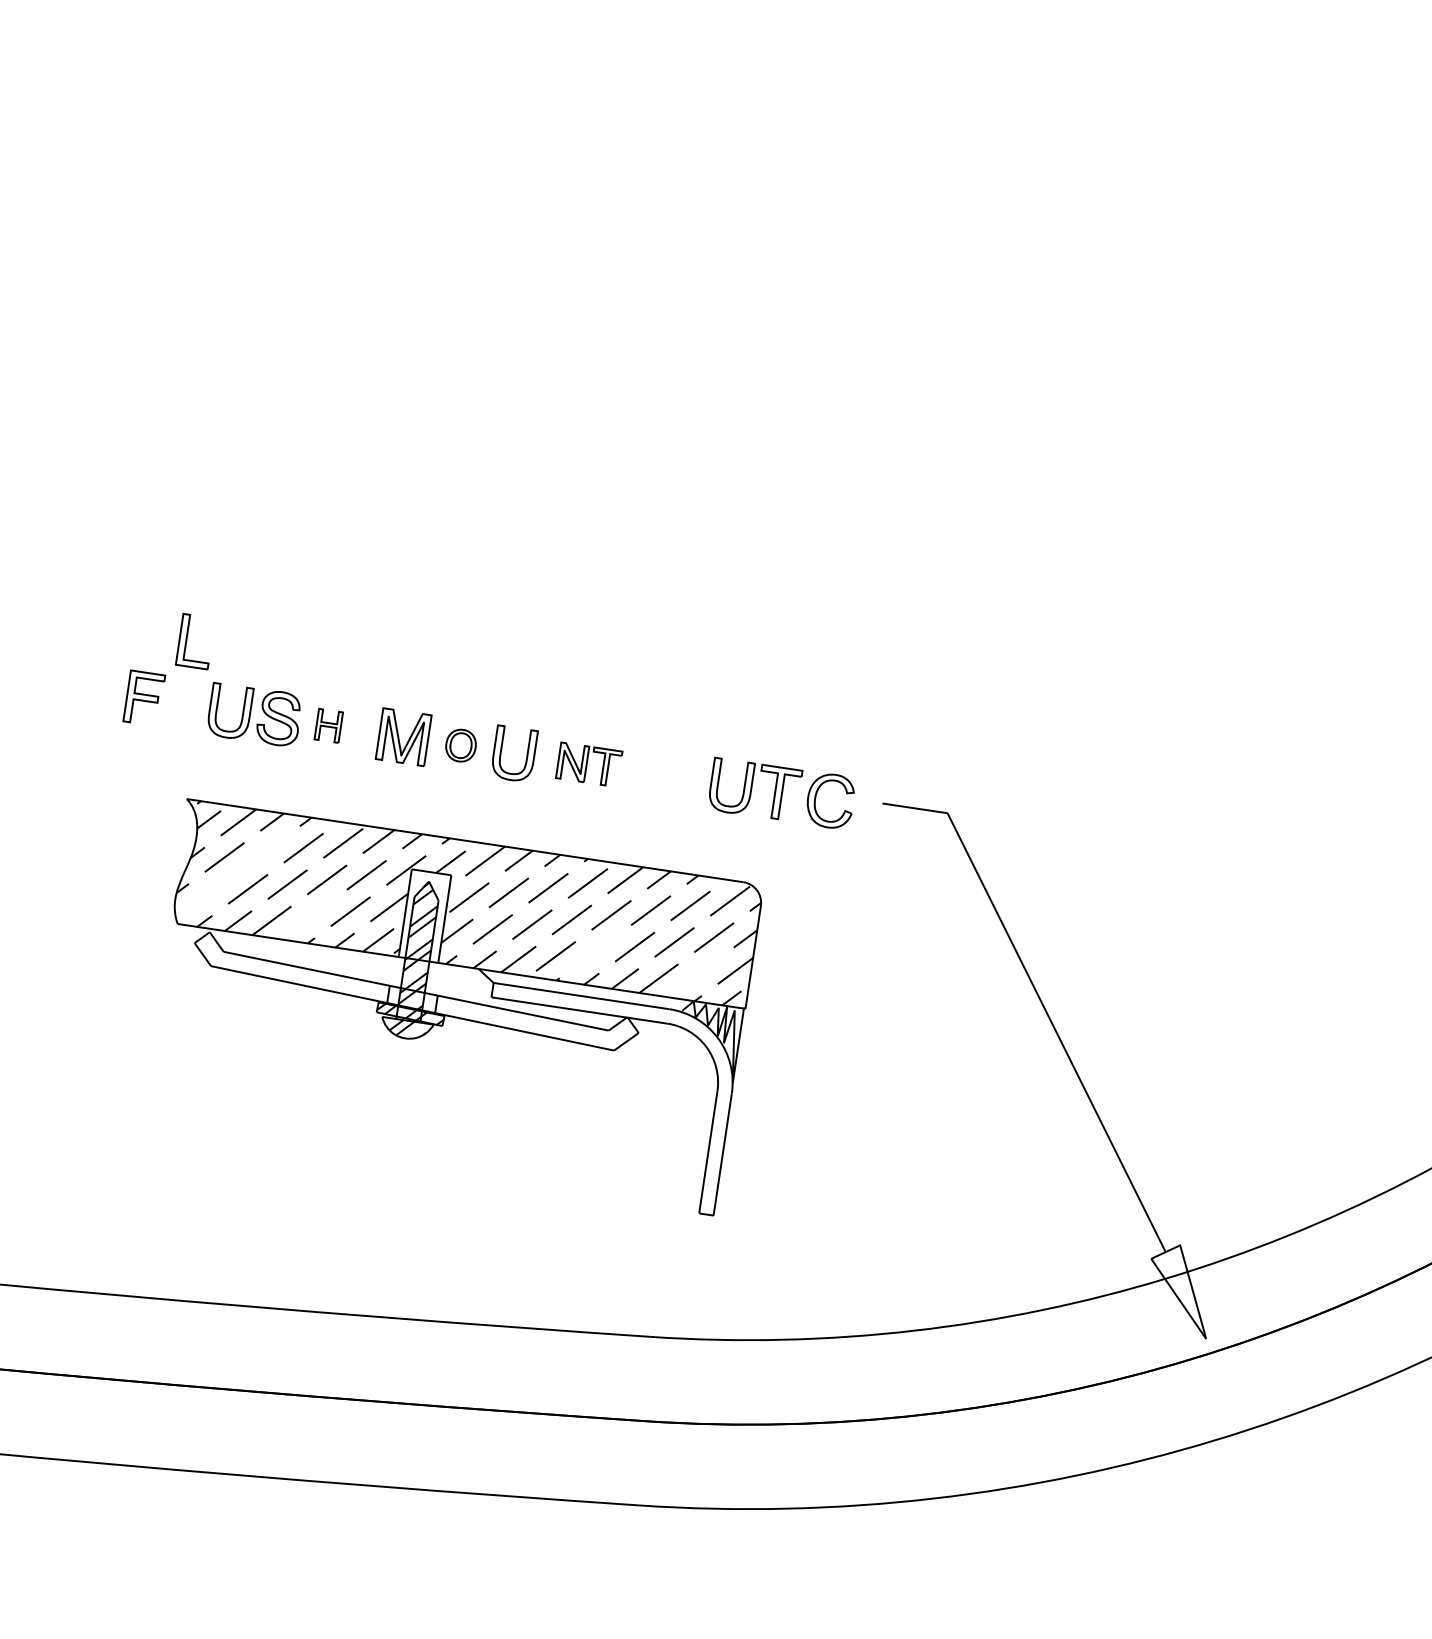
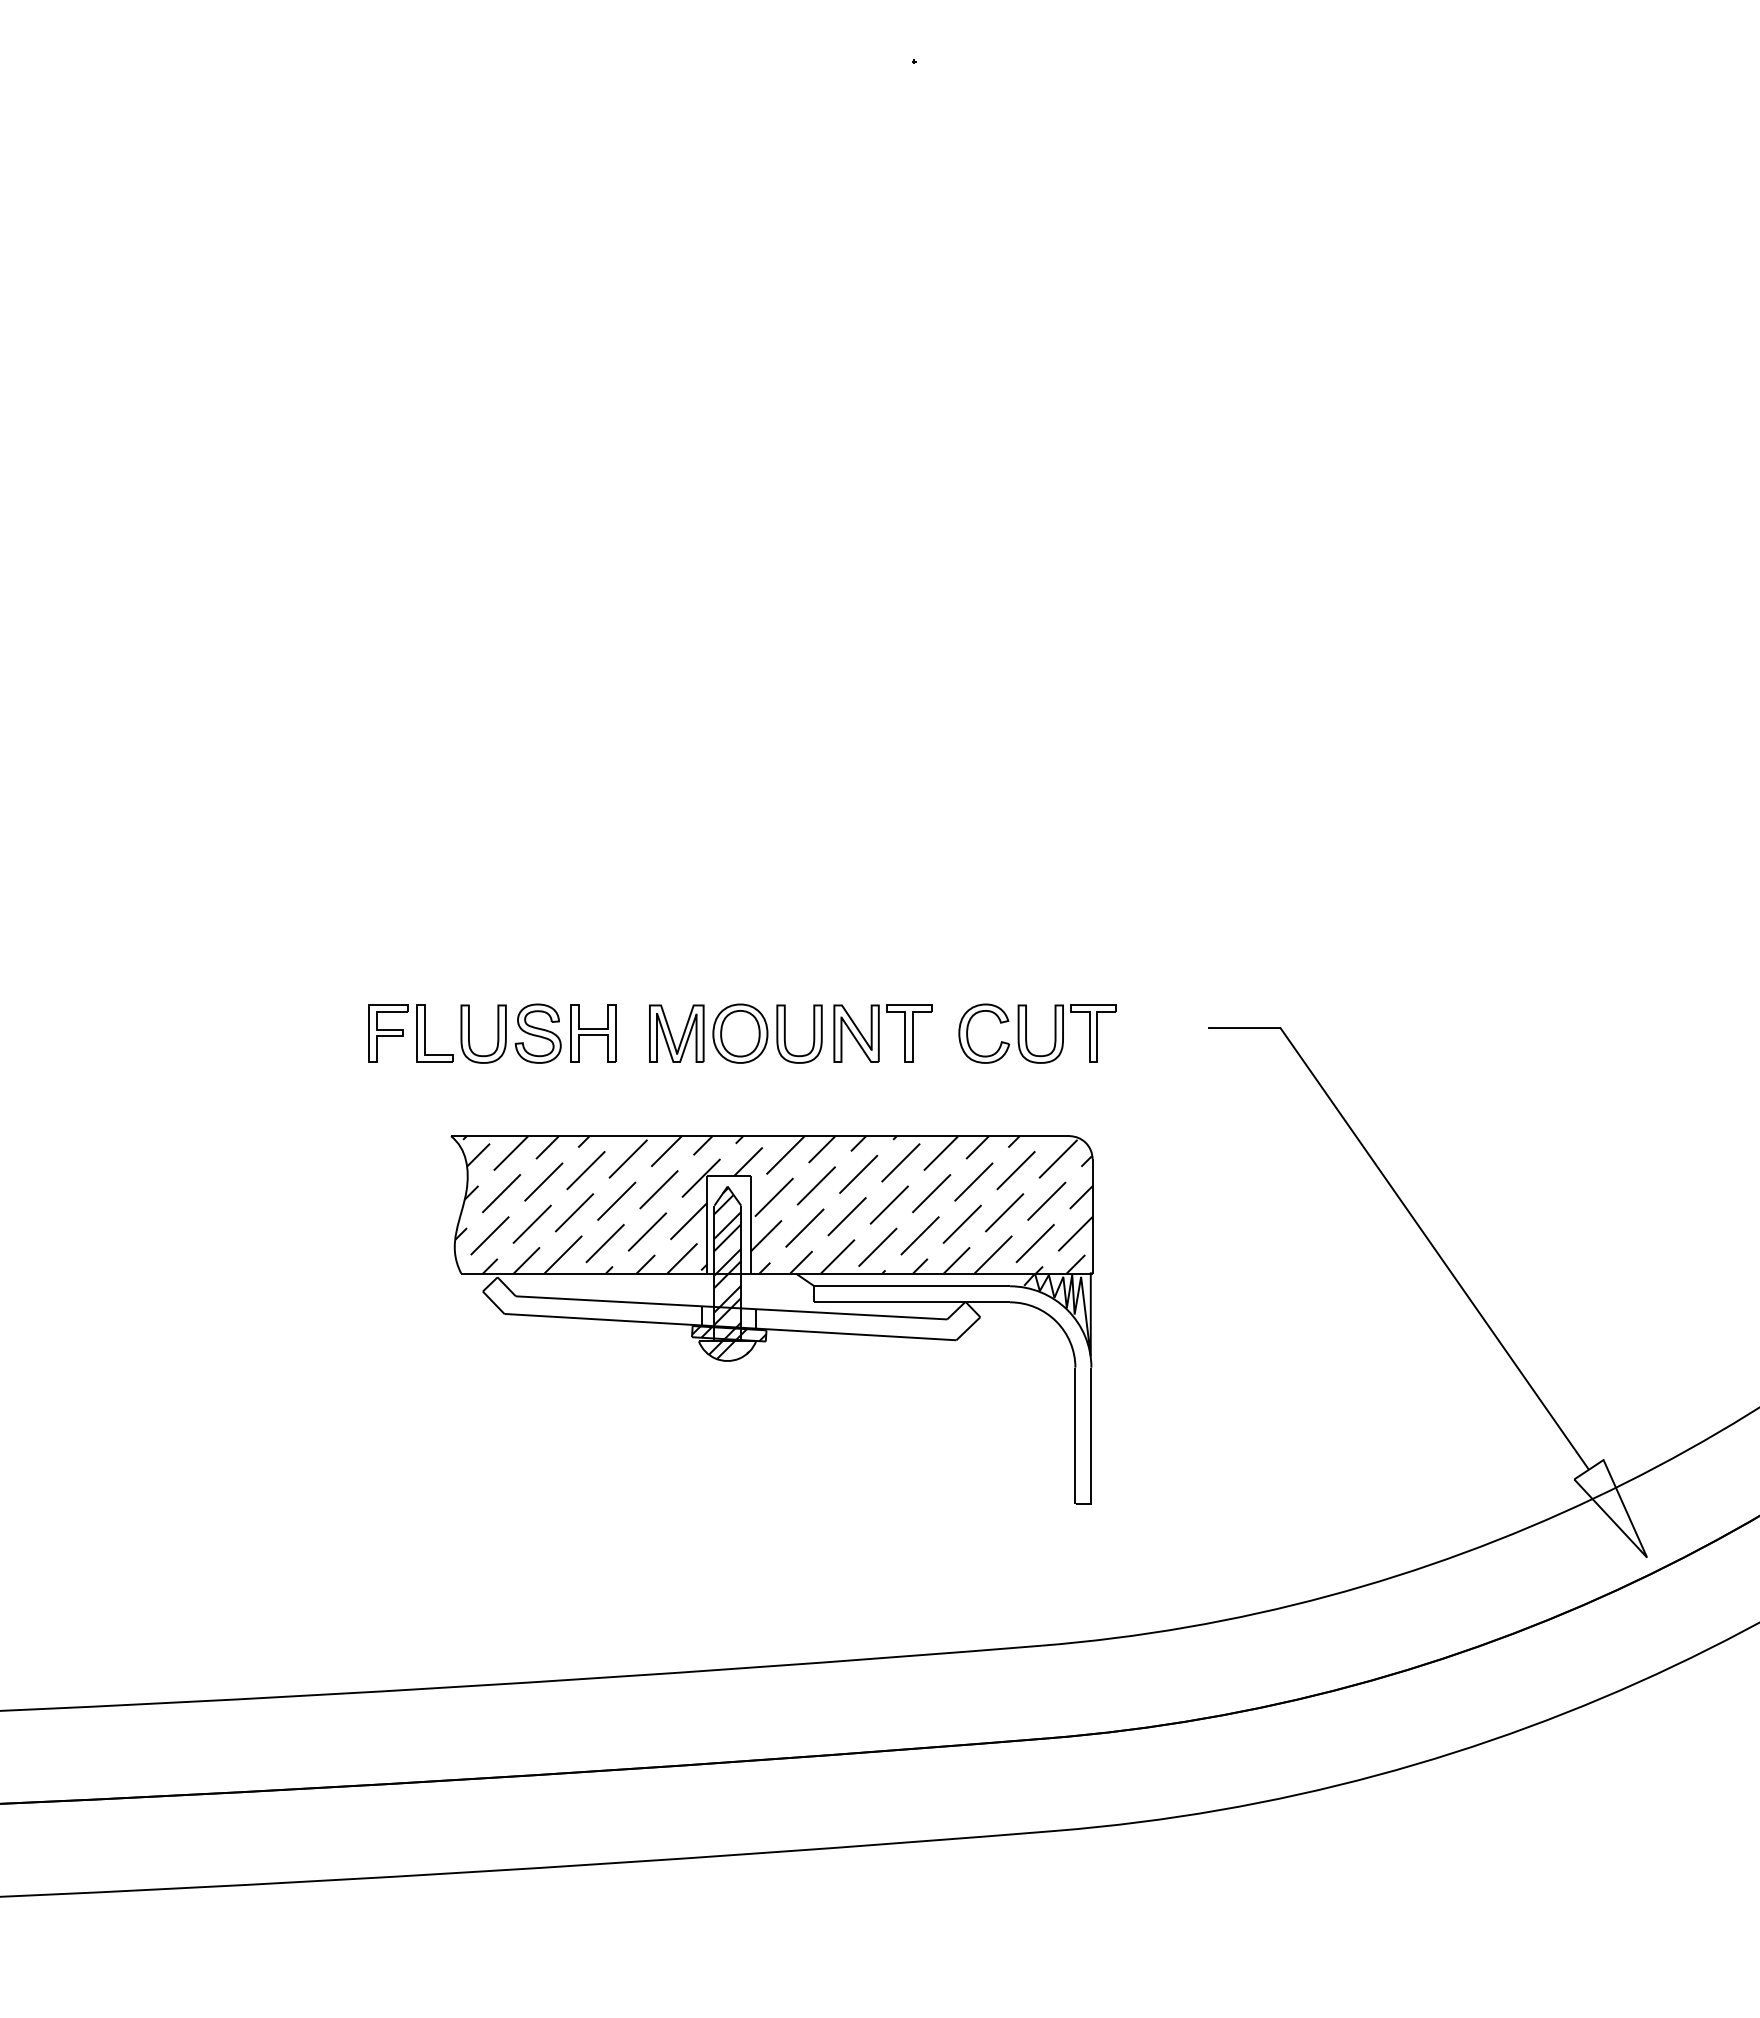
part: (187, 640) -> (425, 1033), moved
part: (328, 725) -> (593, 1033), size x1.67
part: (461, 745) -> (740, 1033), size x1.67
part: (588, 764) -> (882, 1033), size x1.43
part: (816, 795) -> (968, 1030), moved
line: (263, 852) -> (543, 1181), added
line: (208, 893) -> (489, 1235), added
line: (310, 916) -> (604, 1243), added
line: (594, 951) -> (919, 1235), added
line: (697, 974) -> (1034, 1243), added

